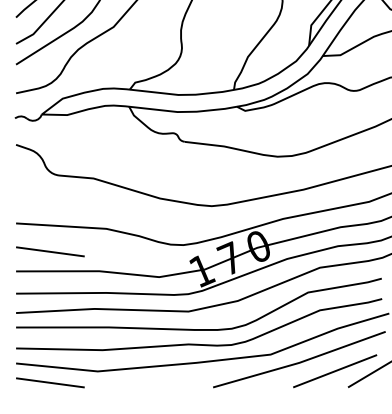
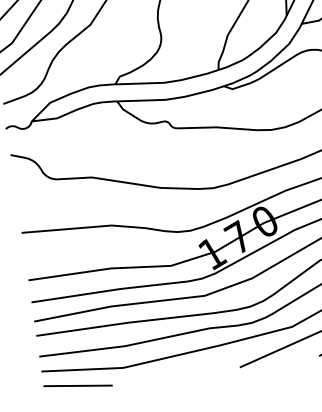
line: (50, 251) -> (59, 255), removed

